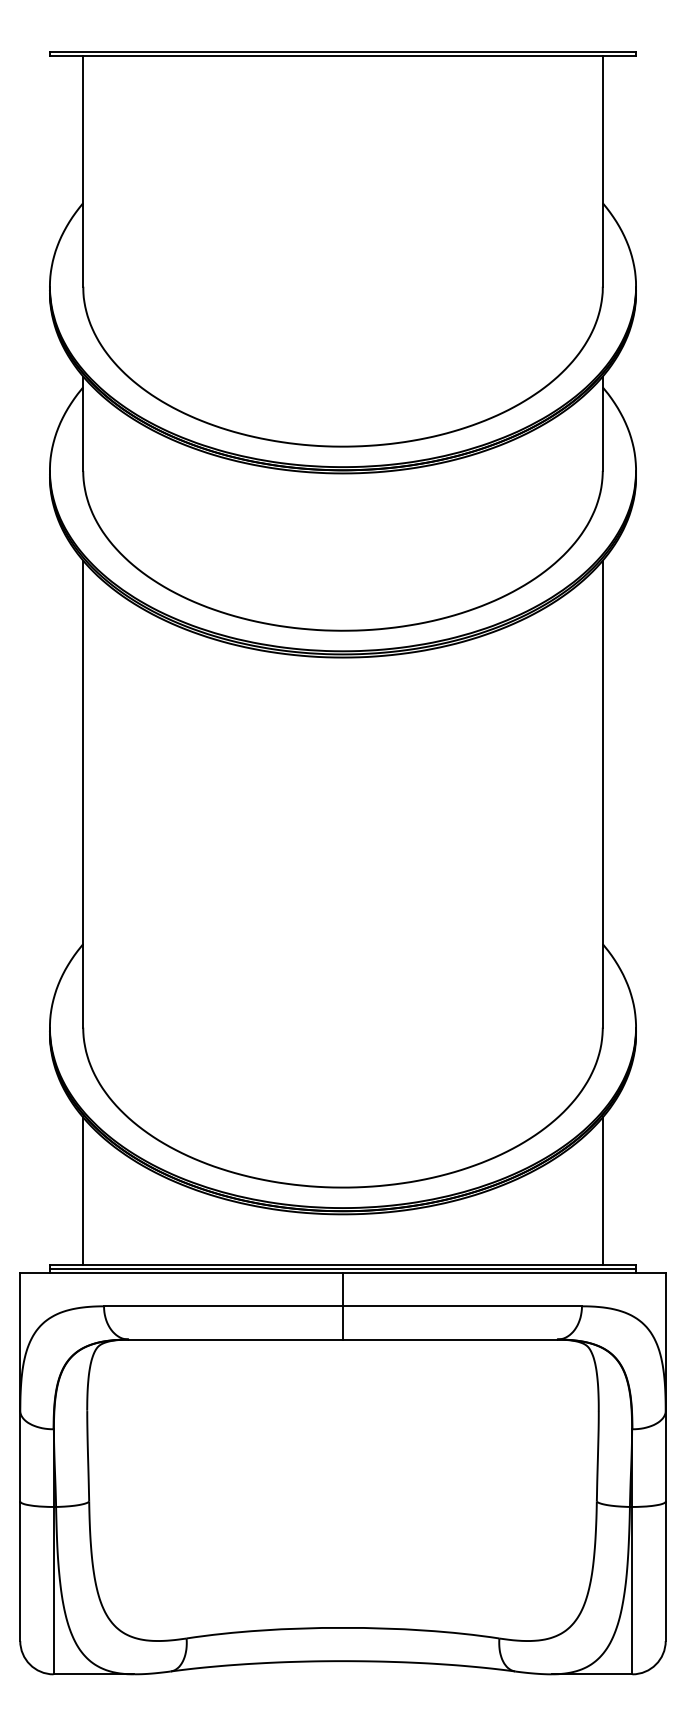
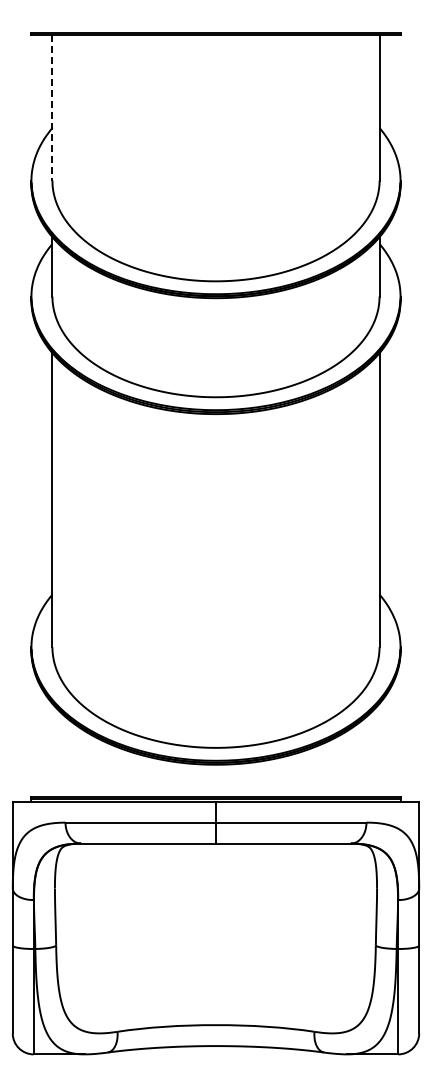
line: (83, 170) -> (52, 107), solid -> dashed
line: (83, 1190) -> (52, 749), removed
line: (602, 1190) -> (379, 749), removed

